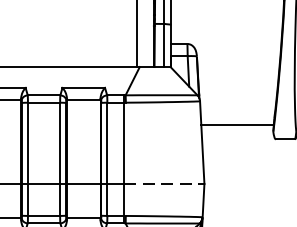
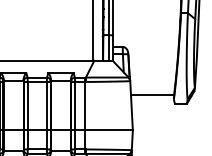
line: (165, 184) -> (109, 130), dashed -> solid

